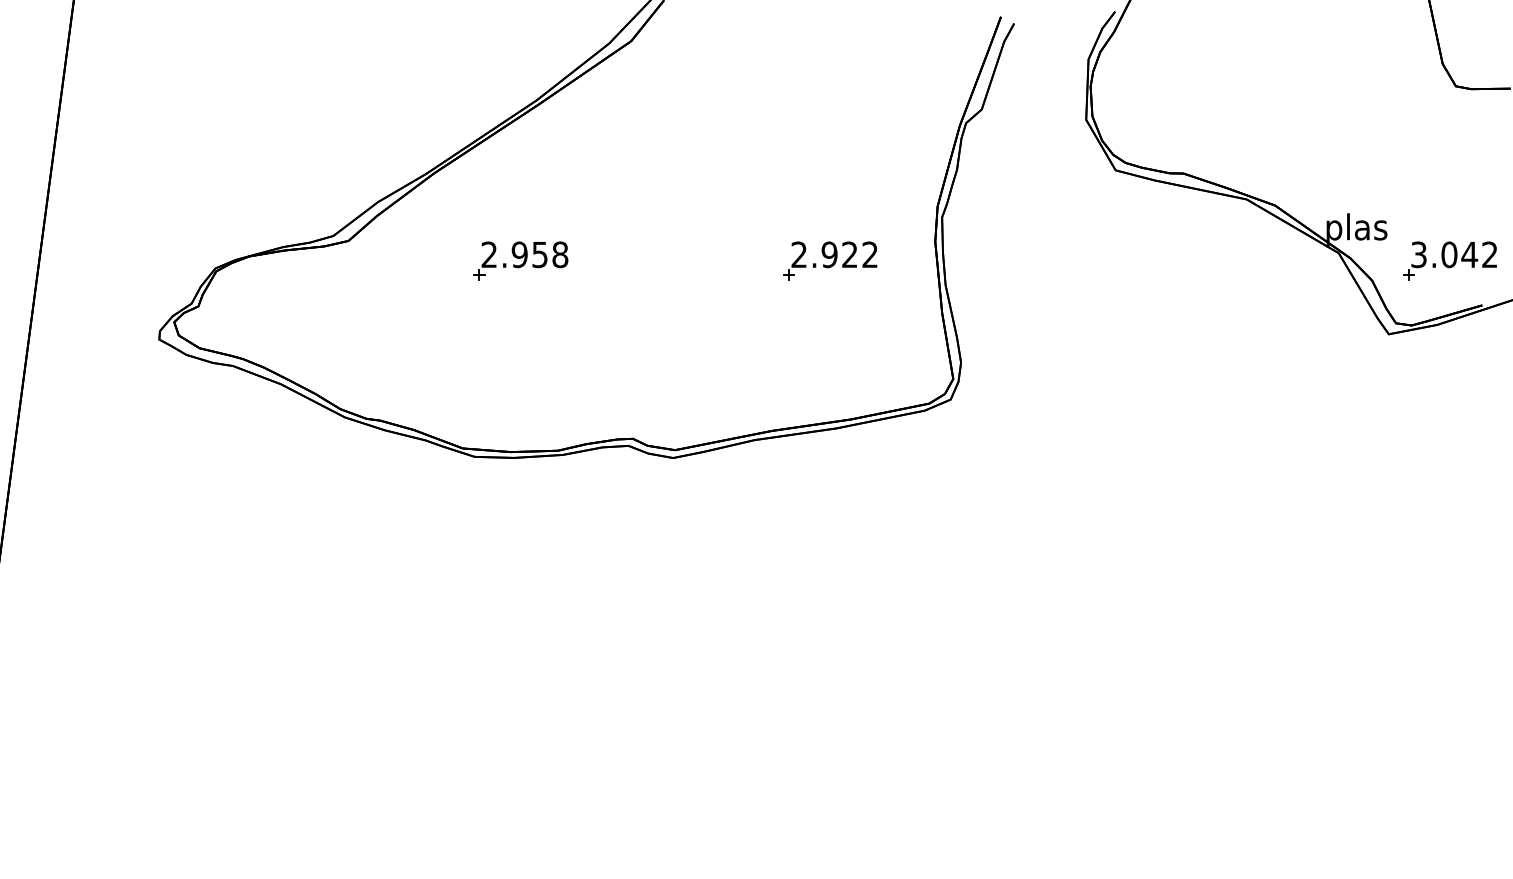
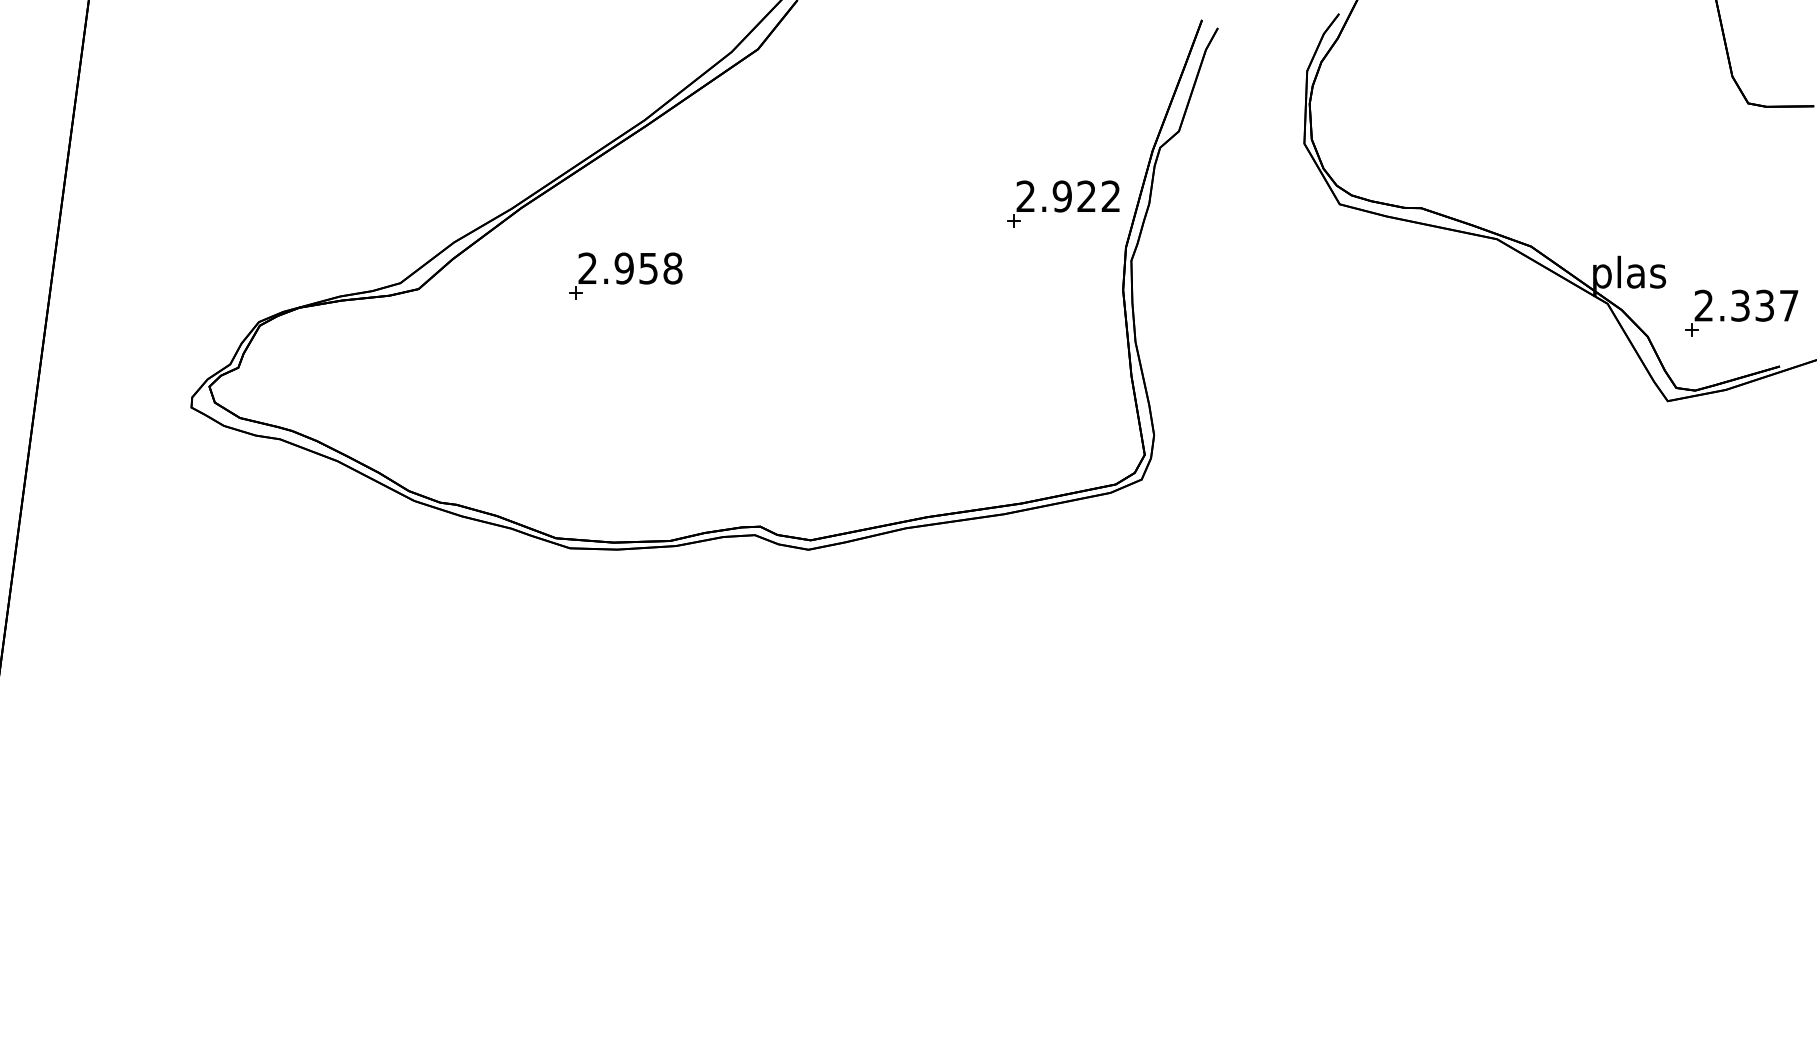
text: (1454, 254) -> (1746, 305), 3.042 -> 2.337
part: (520, 260) -> (625, 275), moved
part: (830, 260) -> (1063, 203), moved

